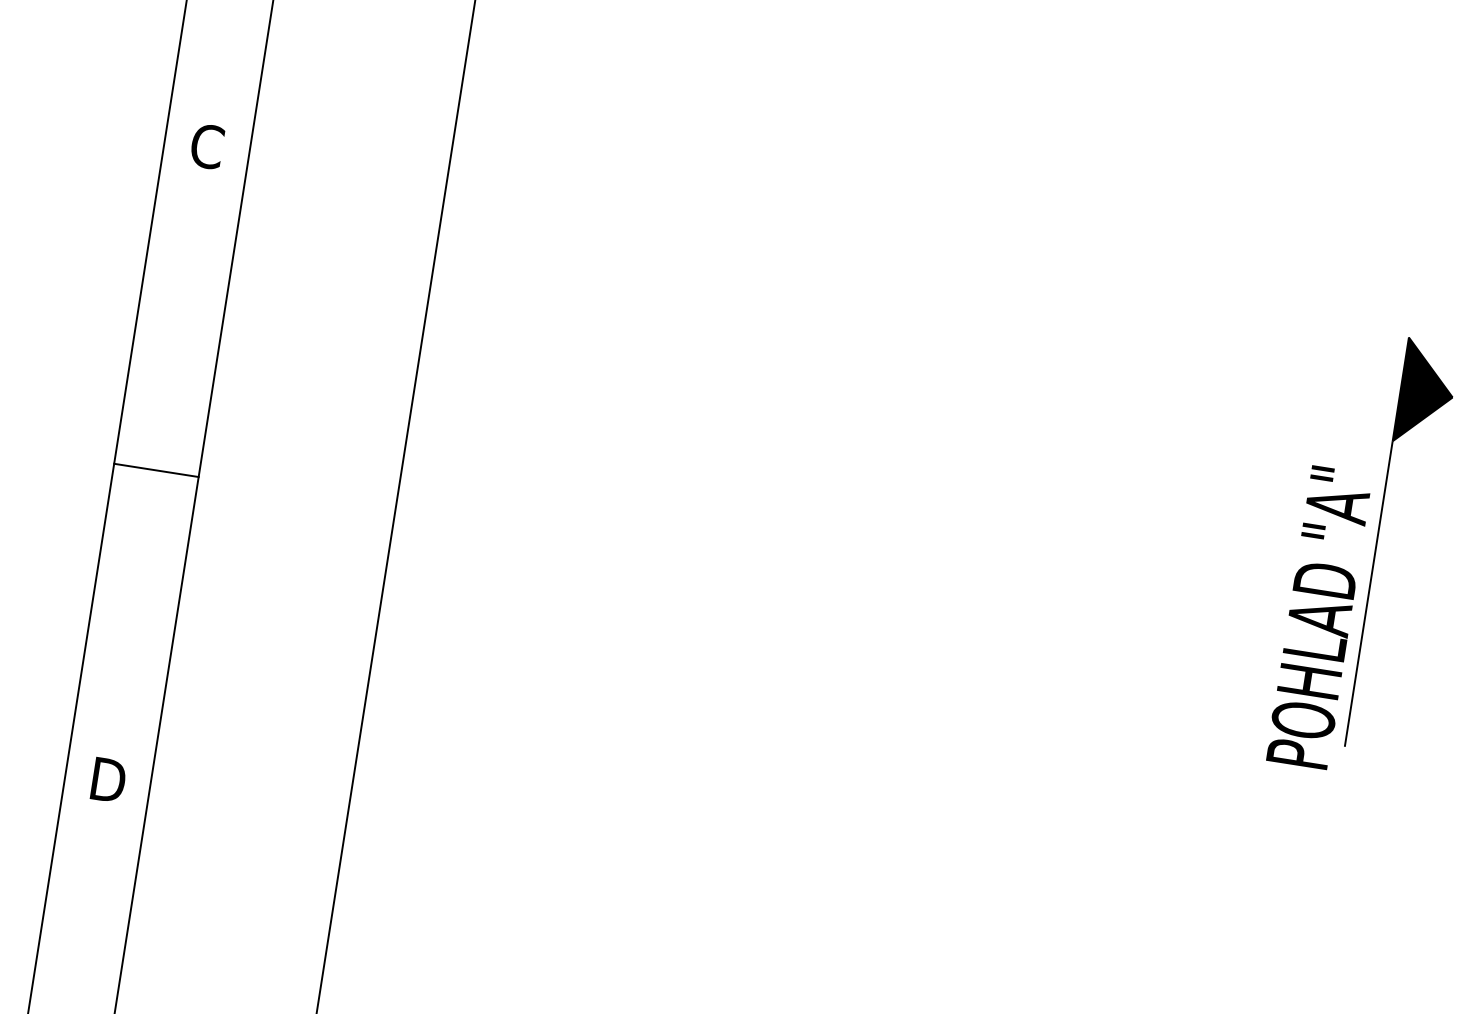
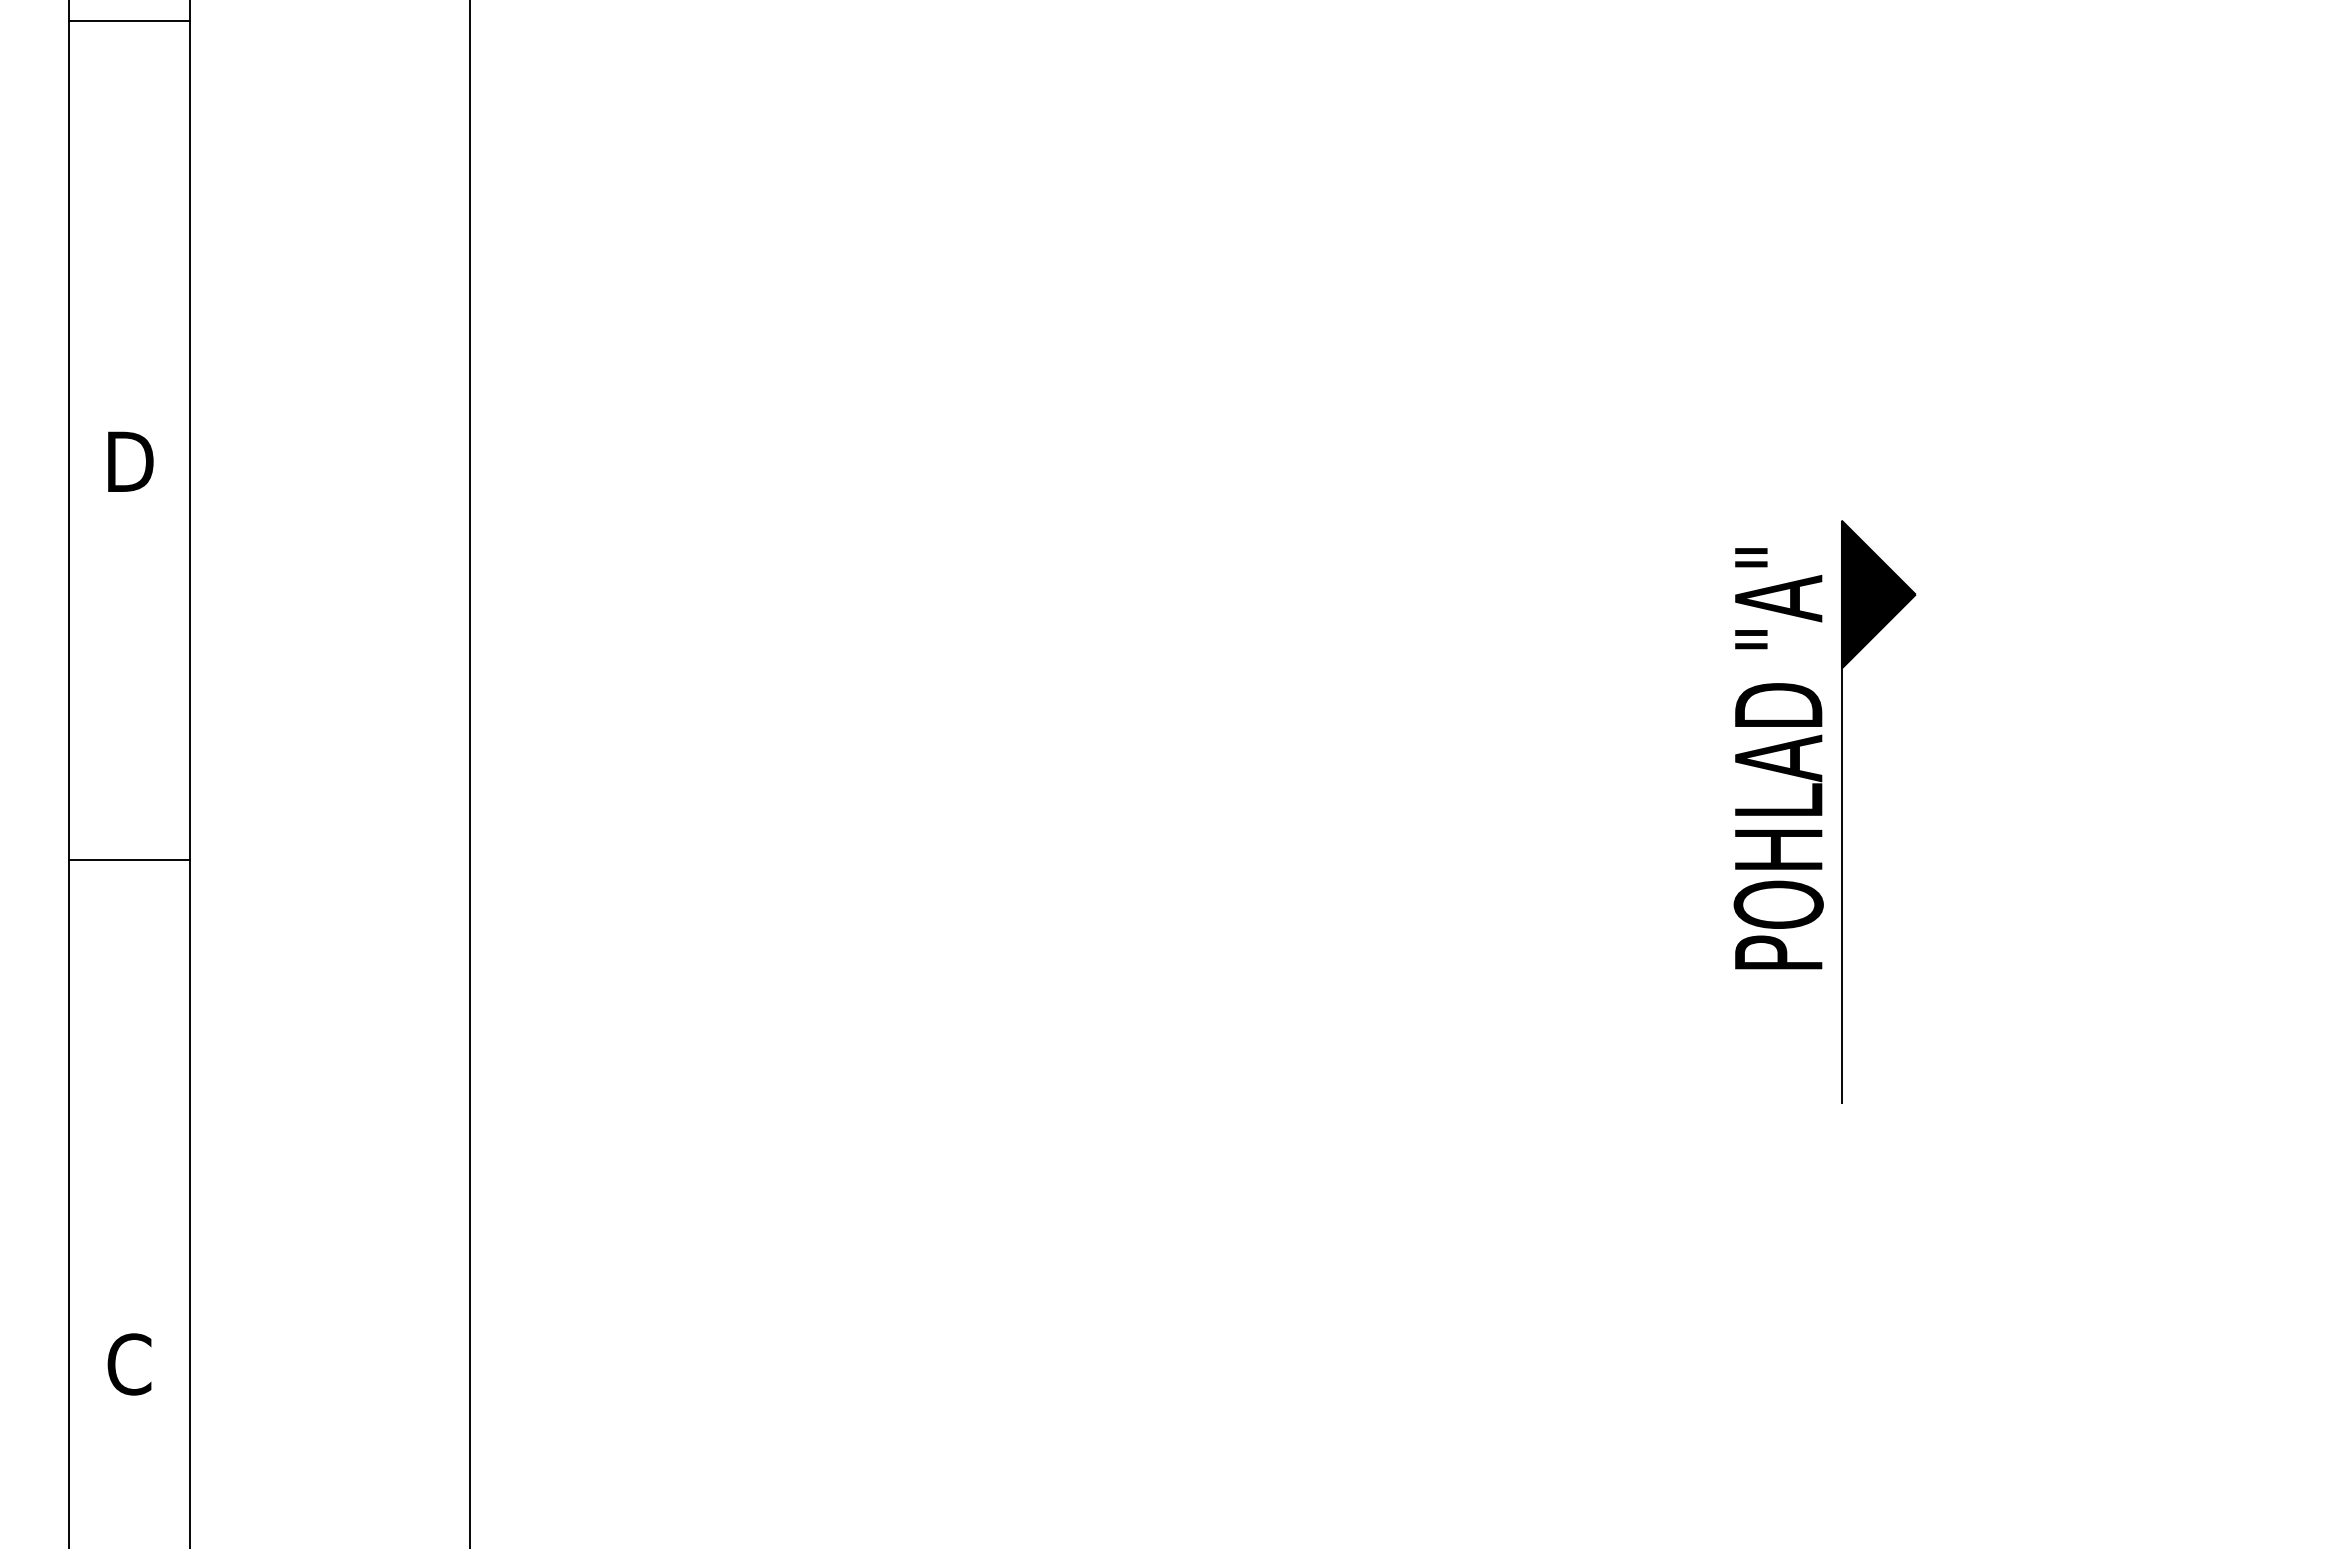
text: (207, 146) -> (130, 461), C -> D
line: (156, 470) -> (129, 860), moved
part: (1377, 541) -> (1842, 811), moved
text: (1319, 617) -> (1778, 758), moved
text: (108, 780) -> (130, 1364), D -> C

